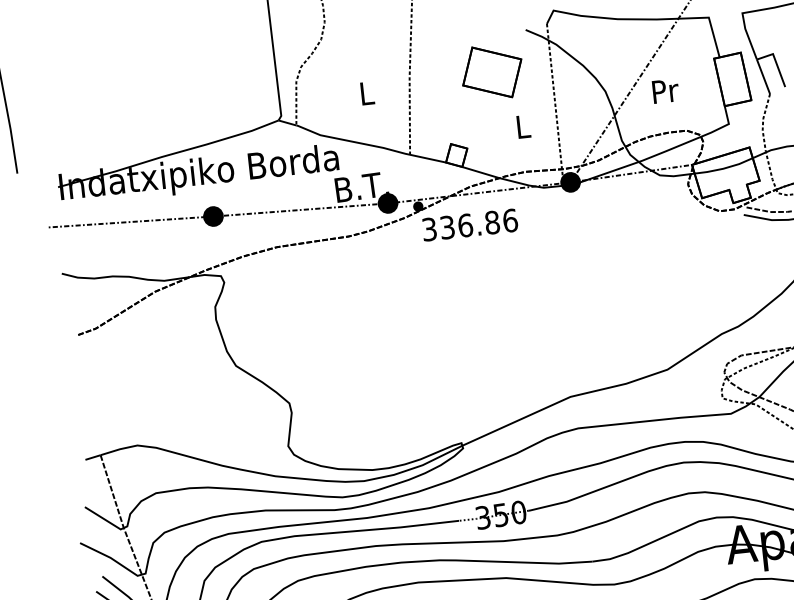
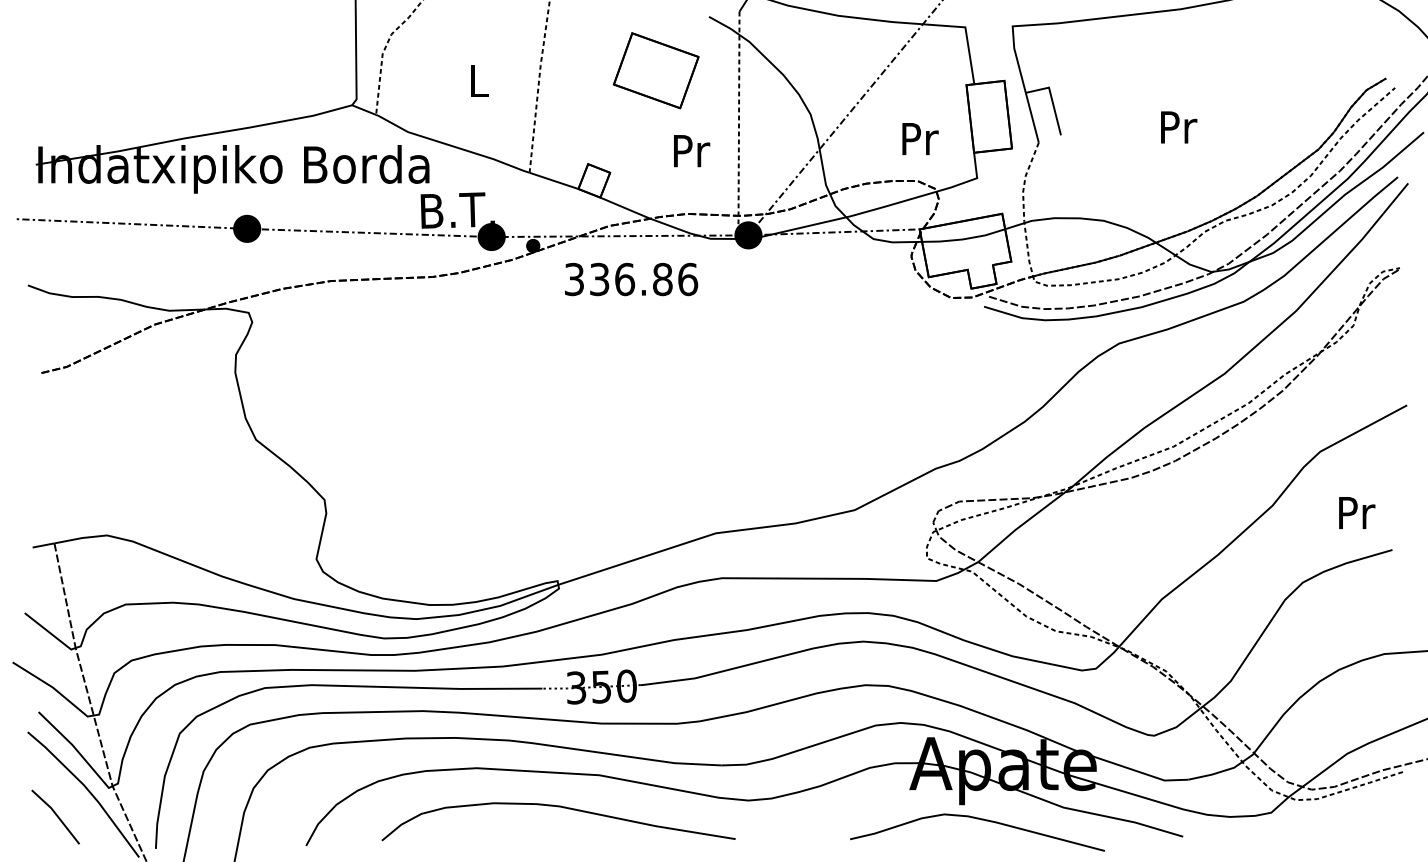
text: (665, 91) -> (920, 139), moved
text: (524, 127) -> (692, 151), L -> Pr
text: (470, 225) -> (631, 279), moved

